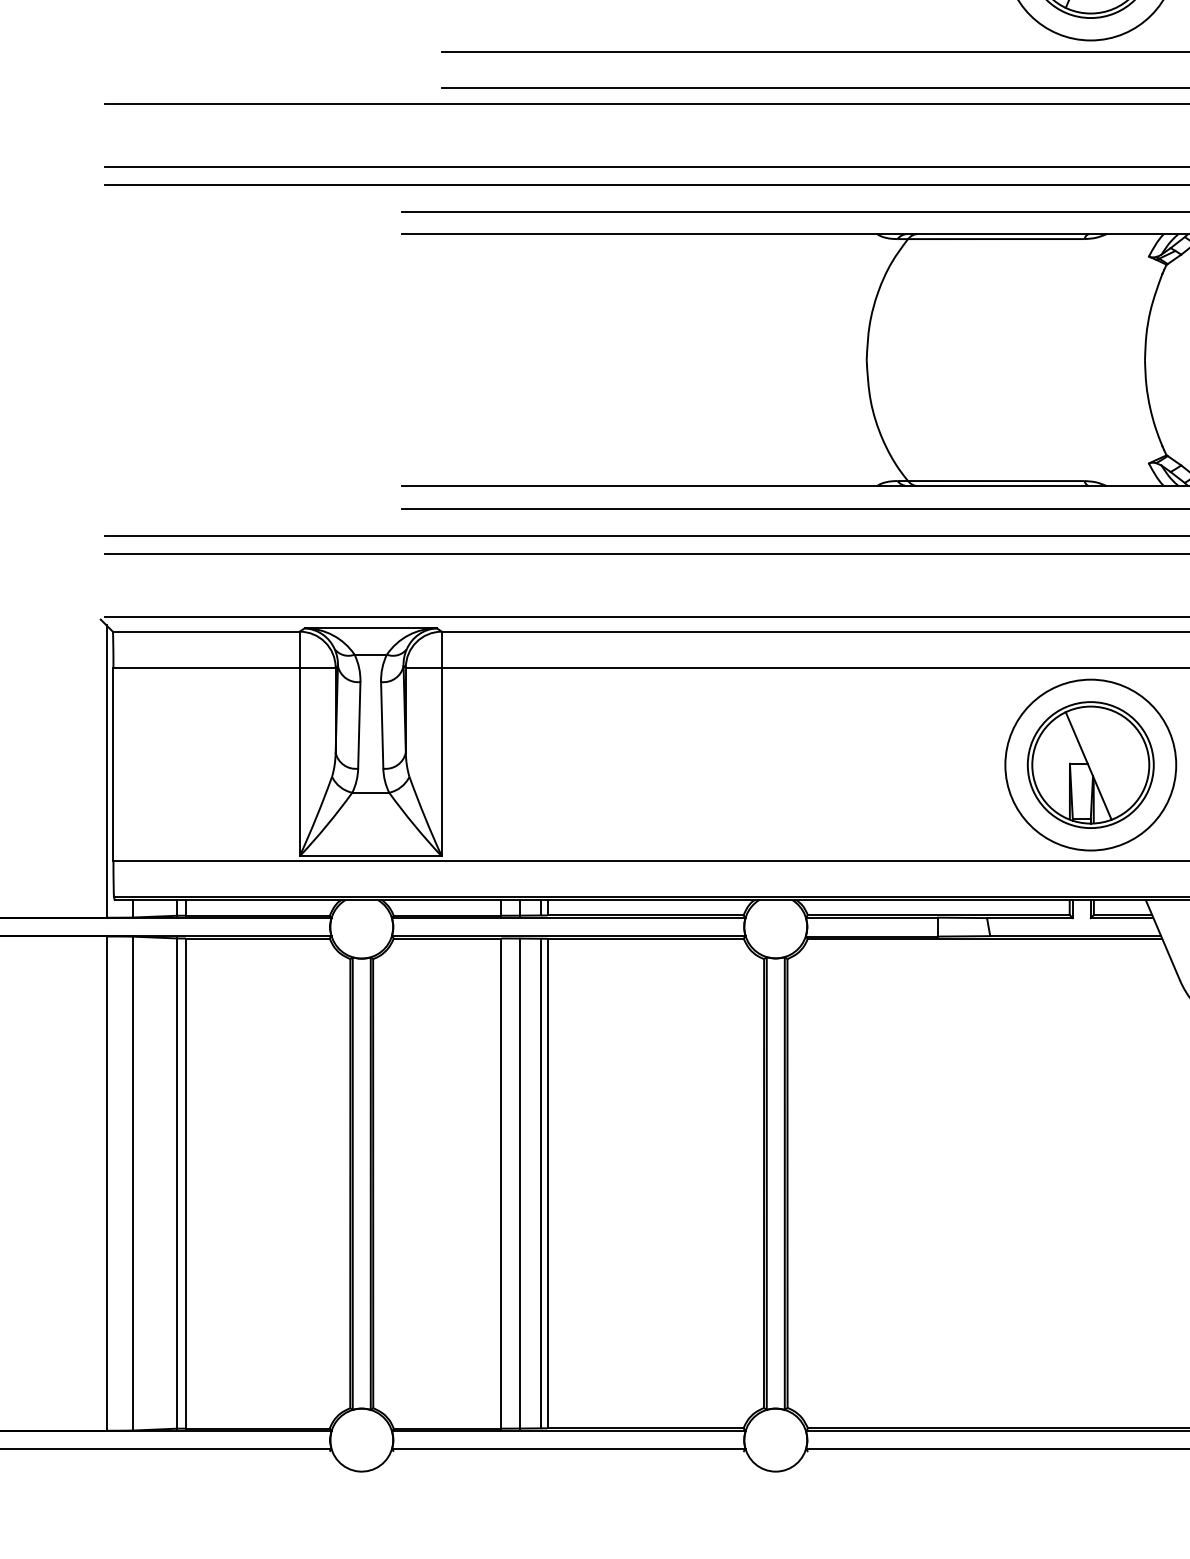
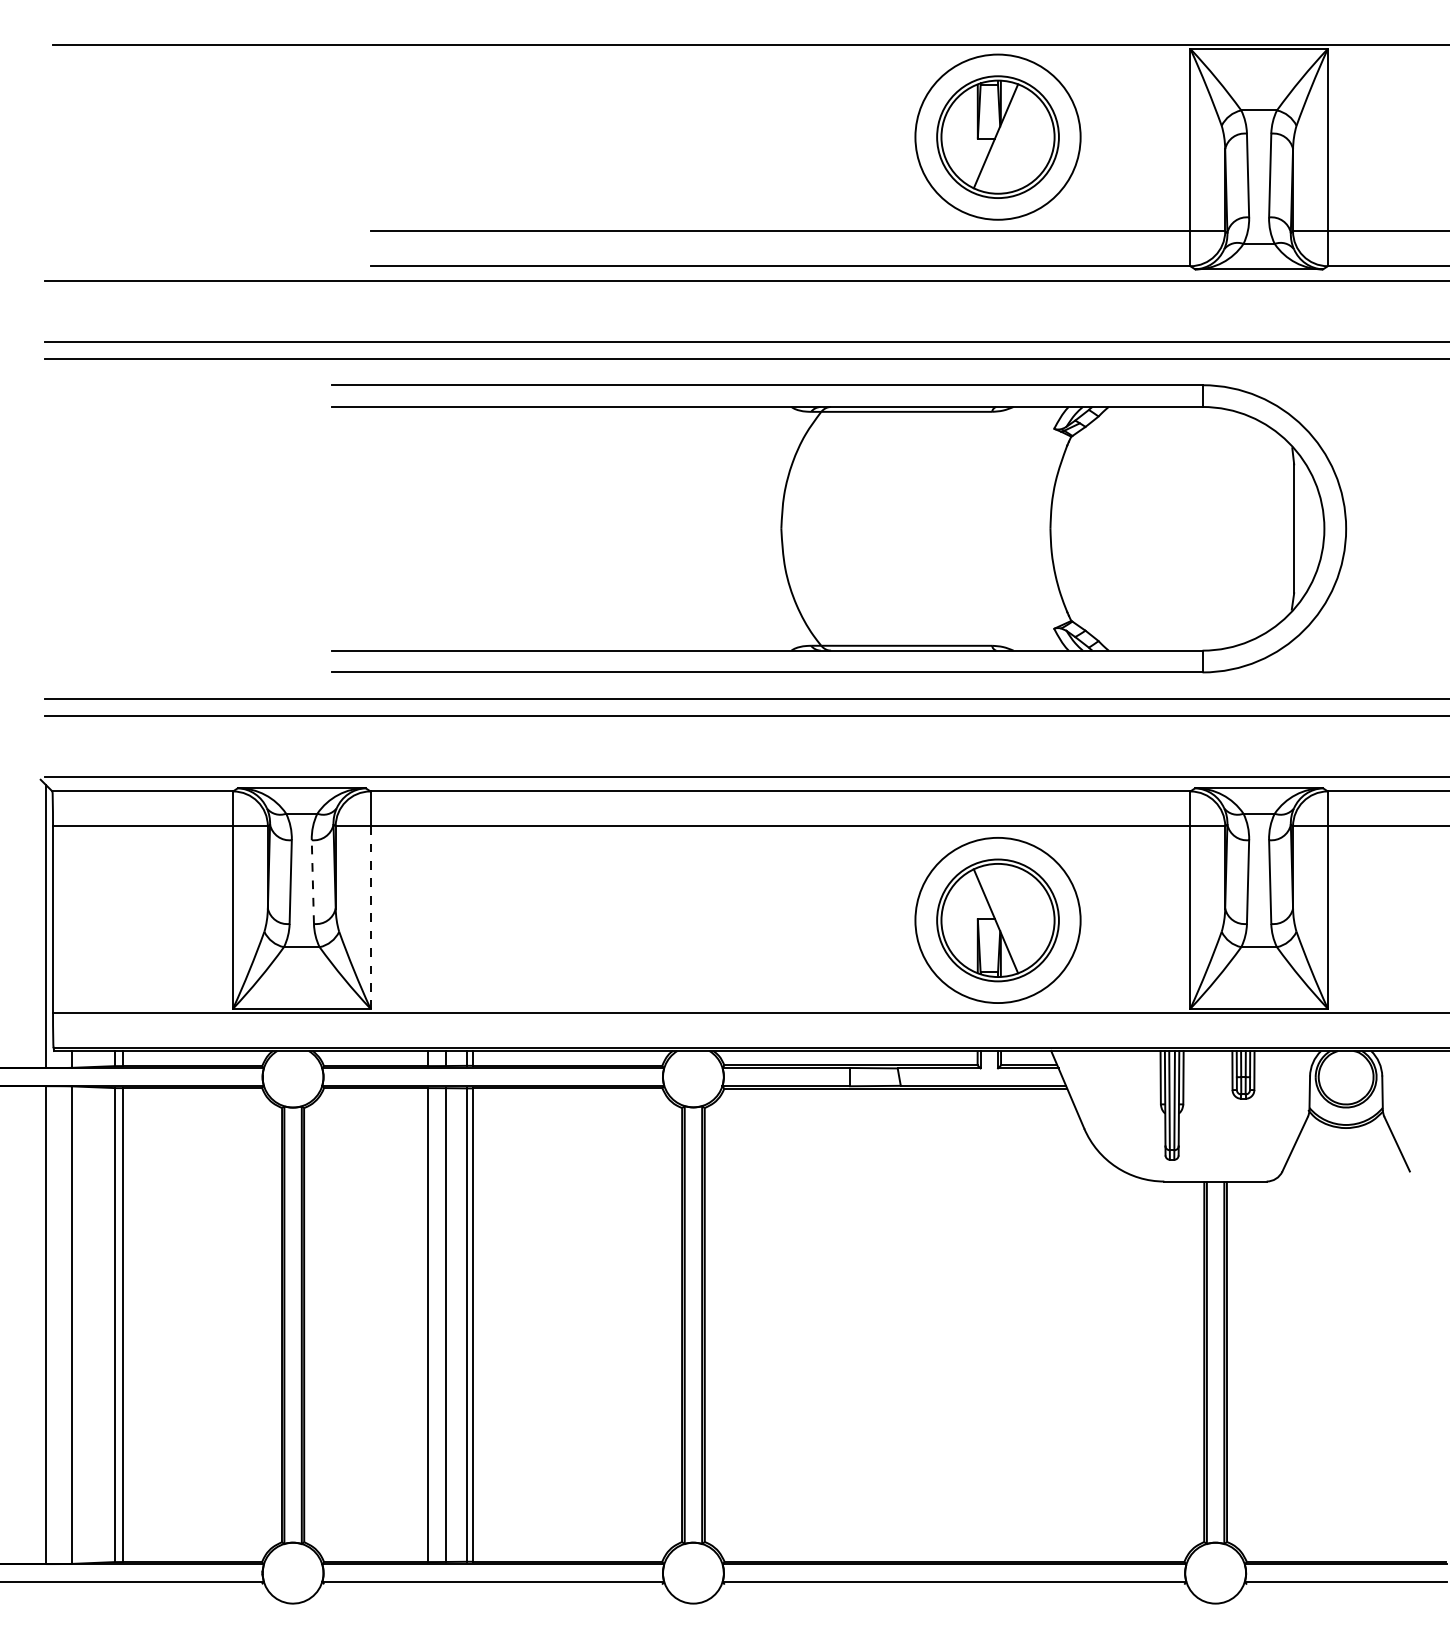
line: (381, 725) -> (312, 882), solid -> dashed
line: (441, 762) -> (370, 917), solid -> dashed

